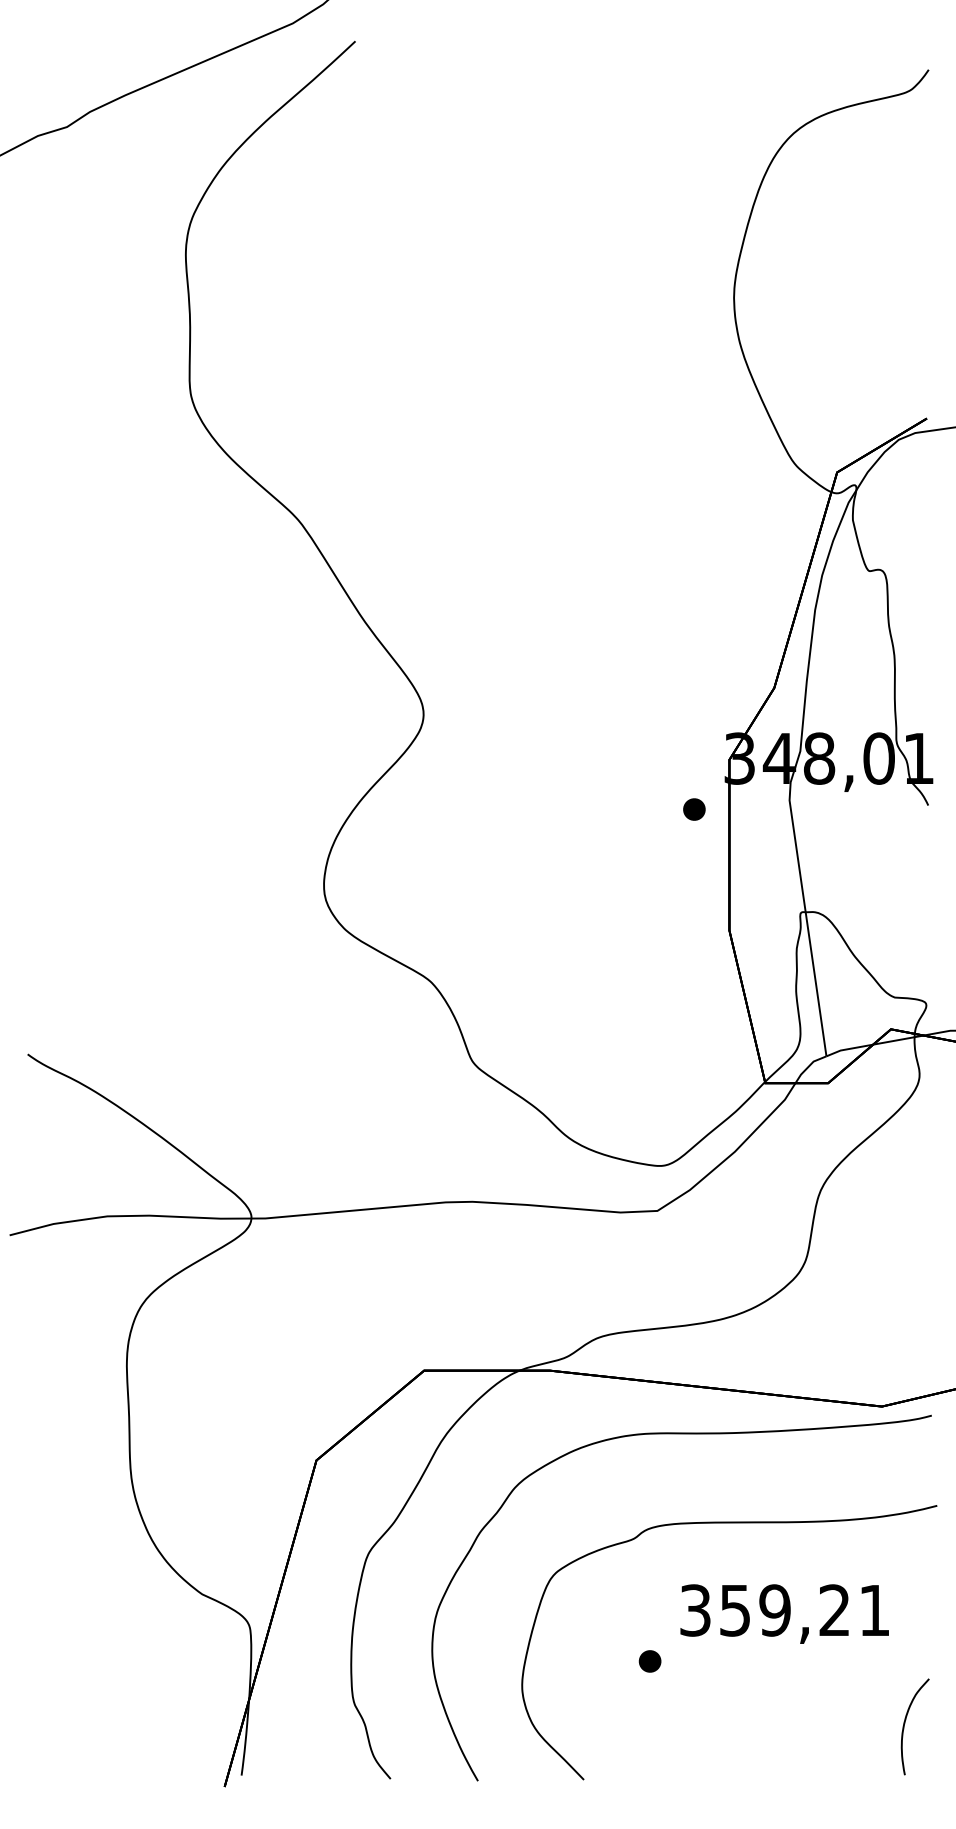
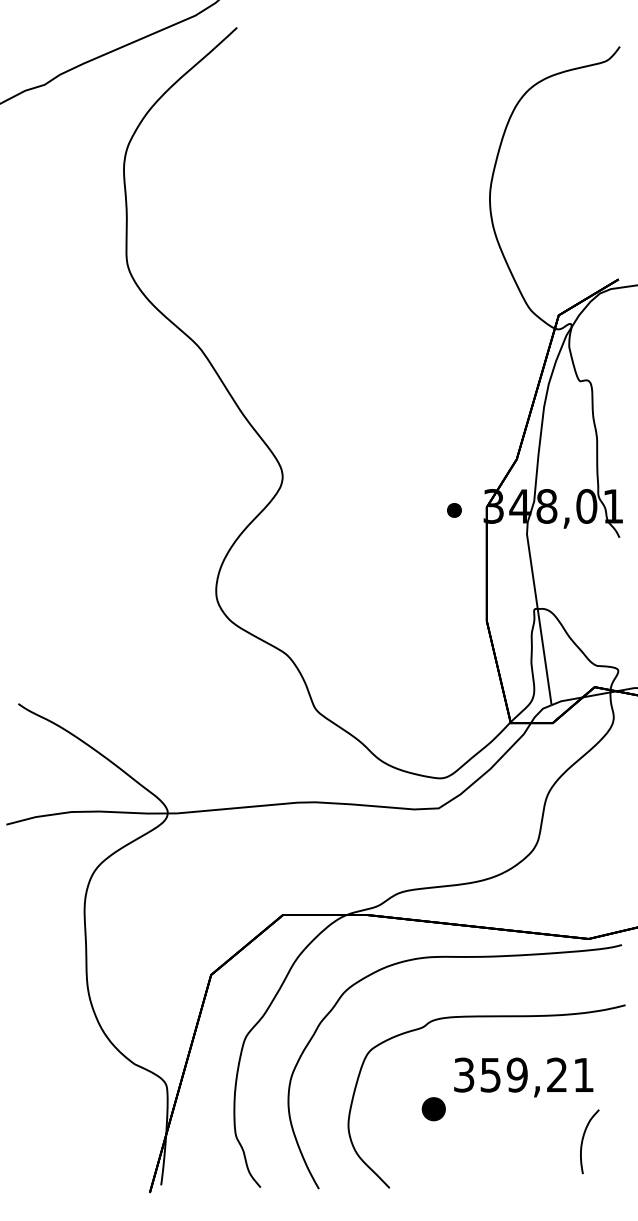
part: (694, 809) -> (454, 510), moved
part: (649, 1660) -> (433, 1108), size x1.6
curve: (905, 1726) -> (583, 1141), moved

